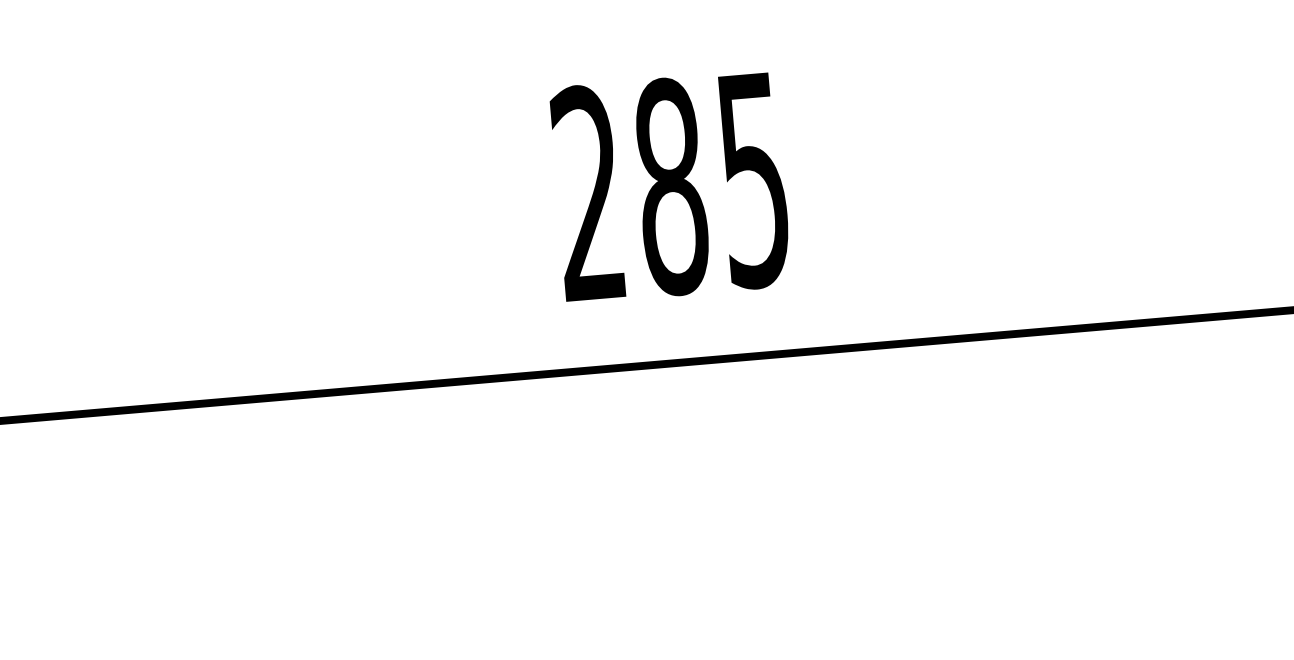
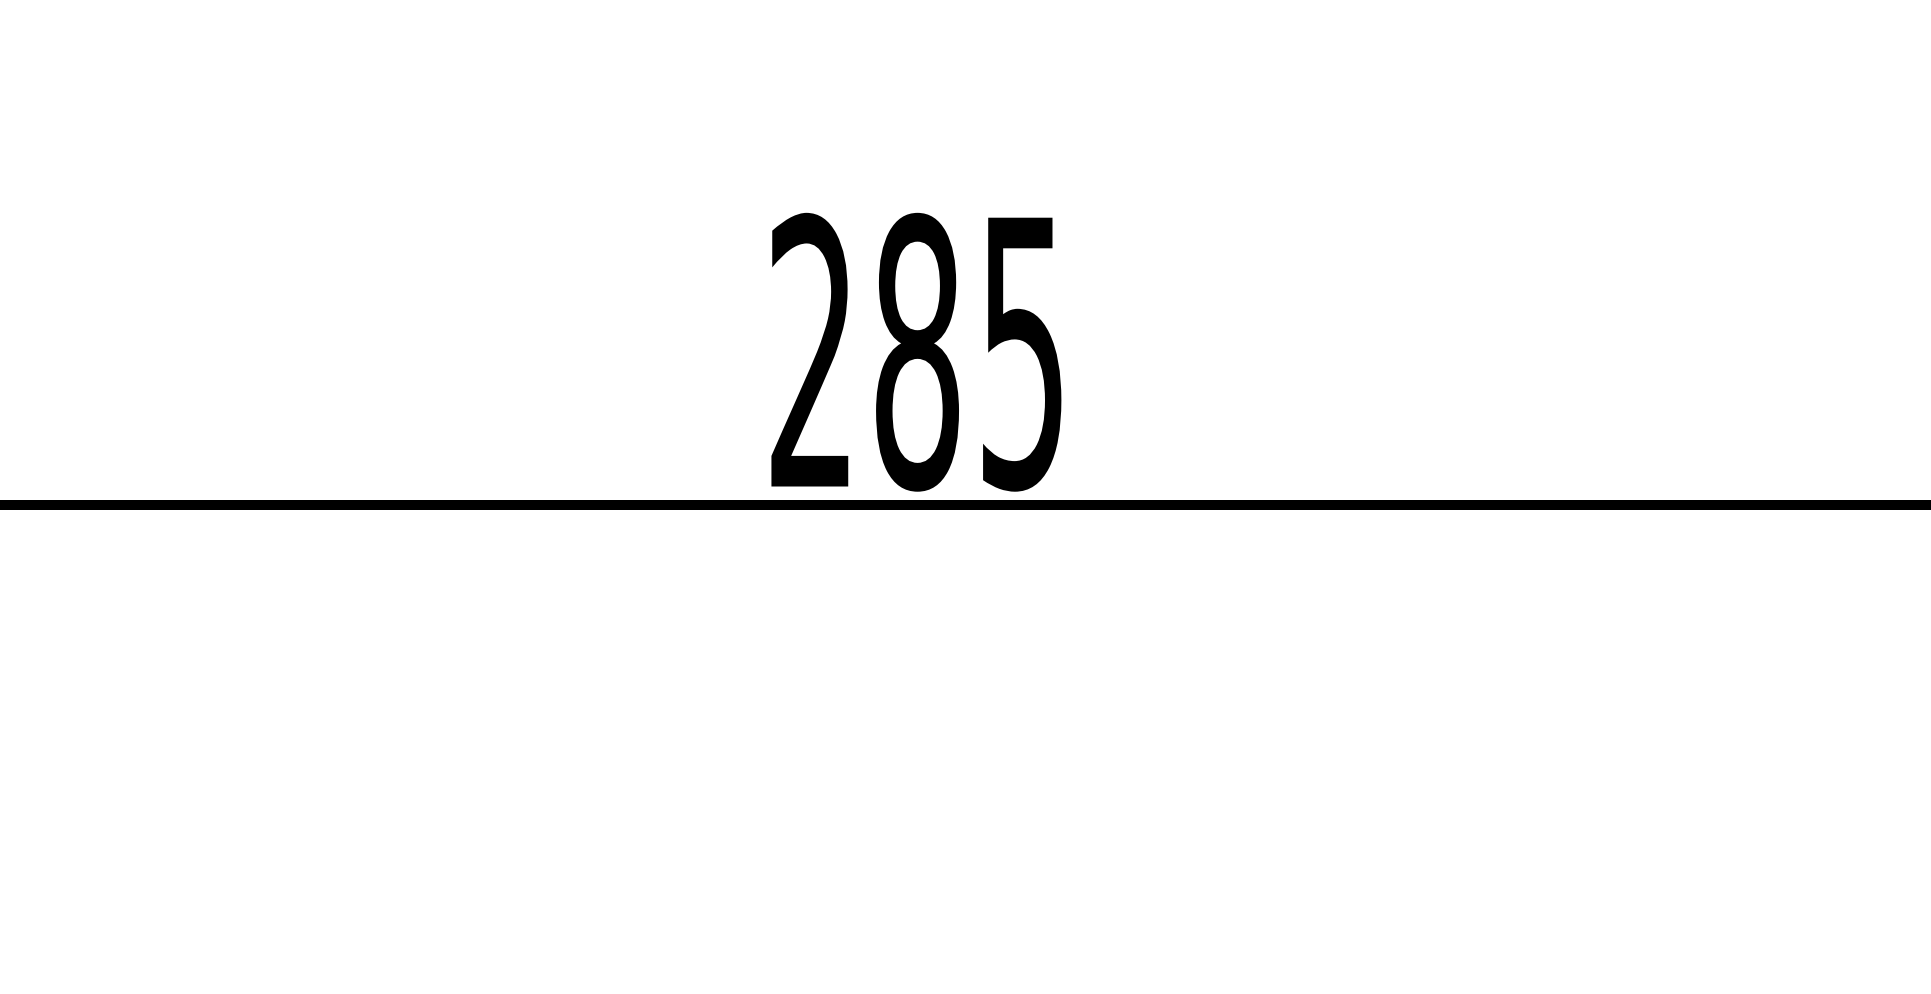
text: (670, 186) -> (916, 351), moved

